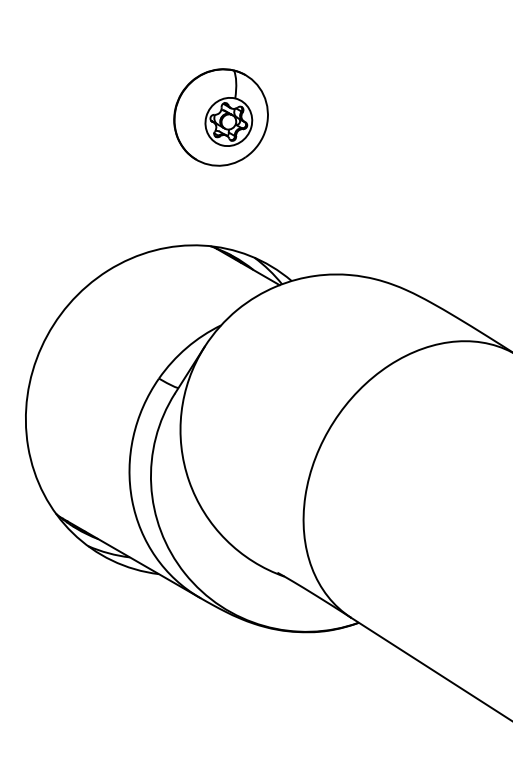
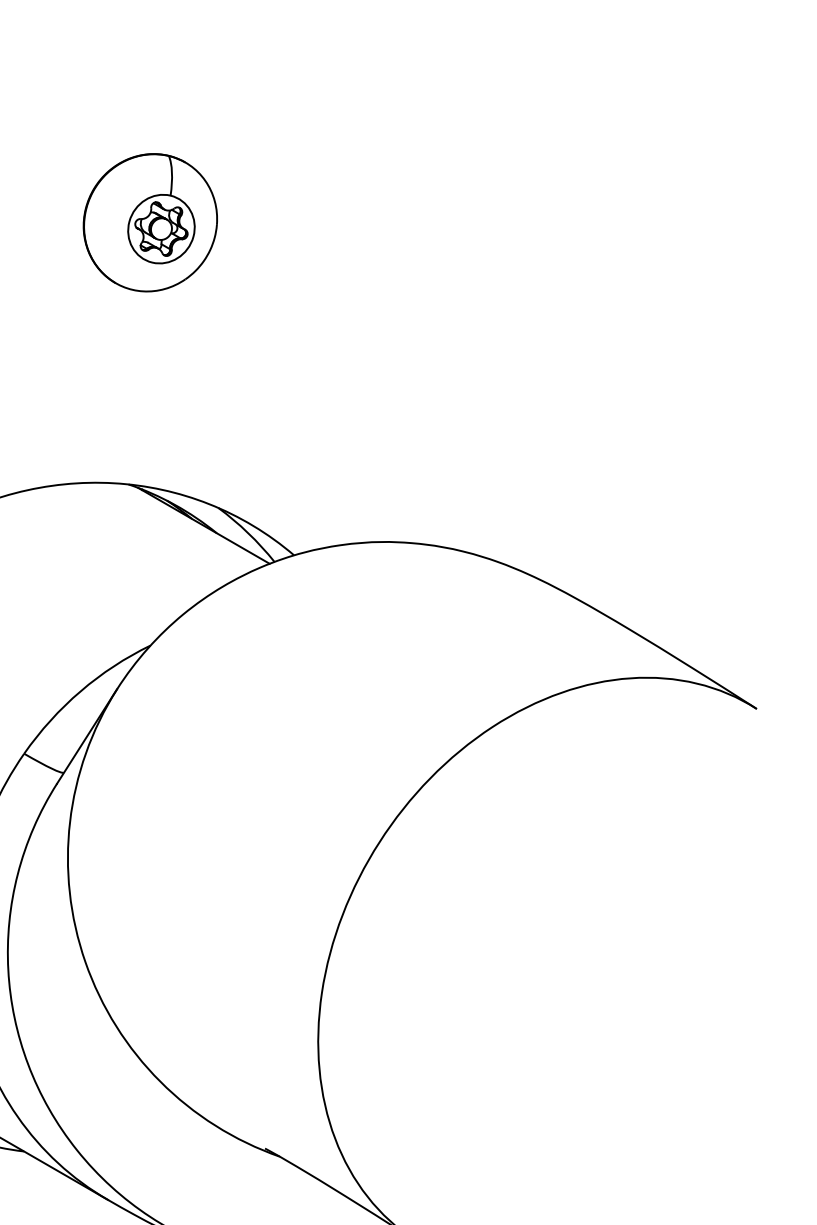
part: (220, 117) -> (149, 222), size x0.7

